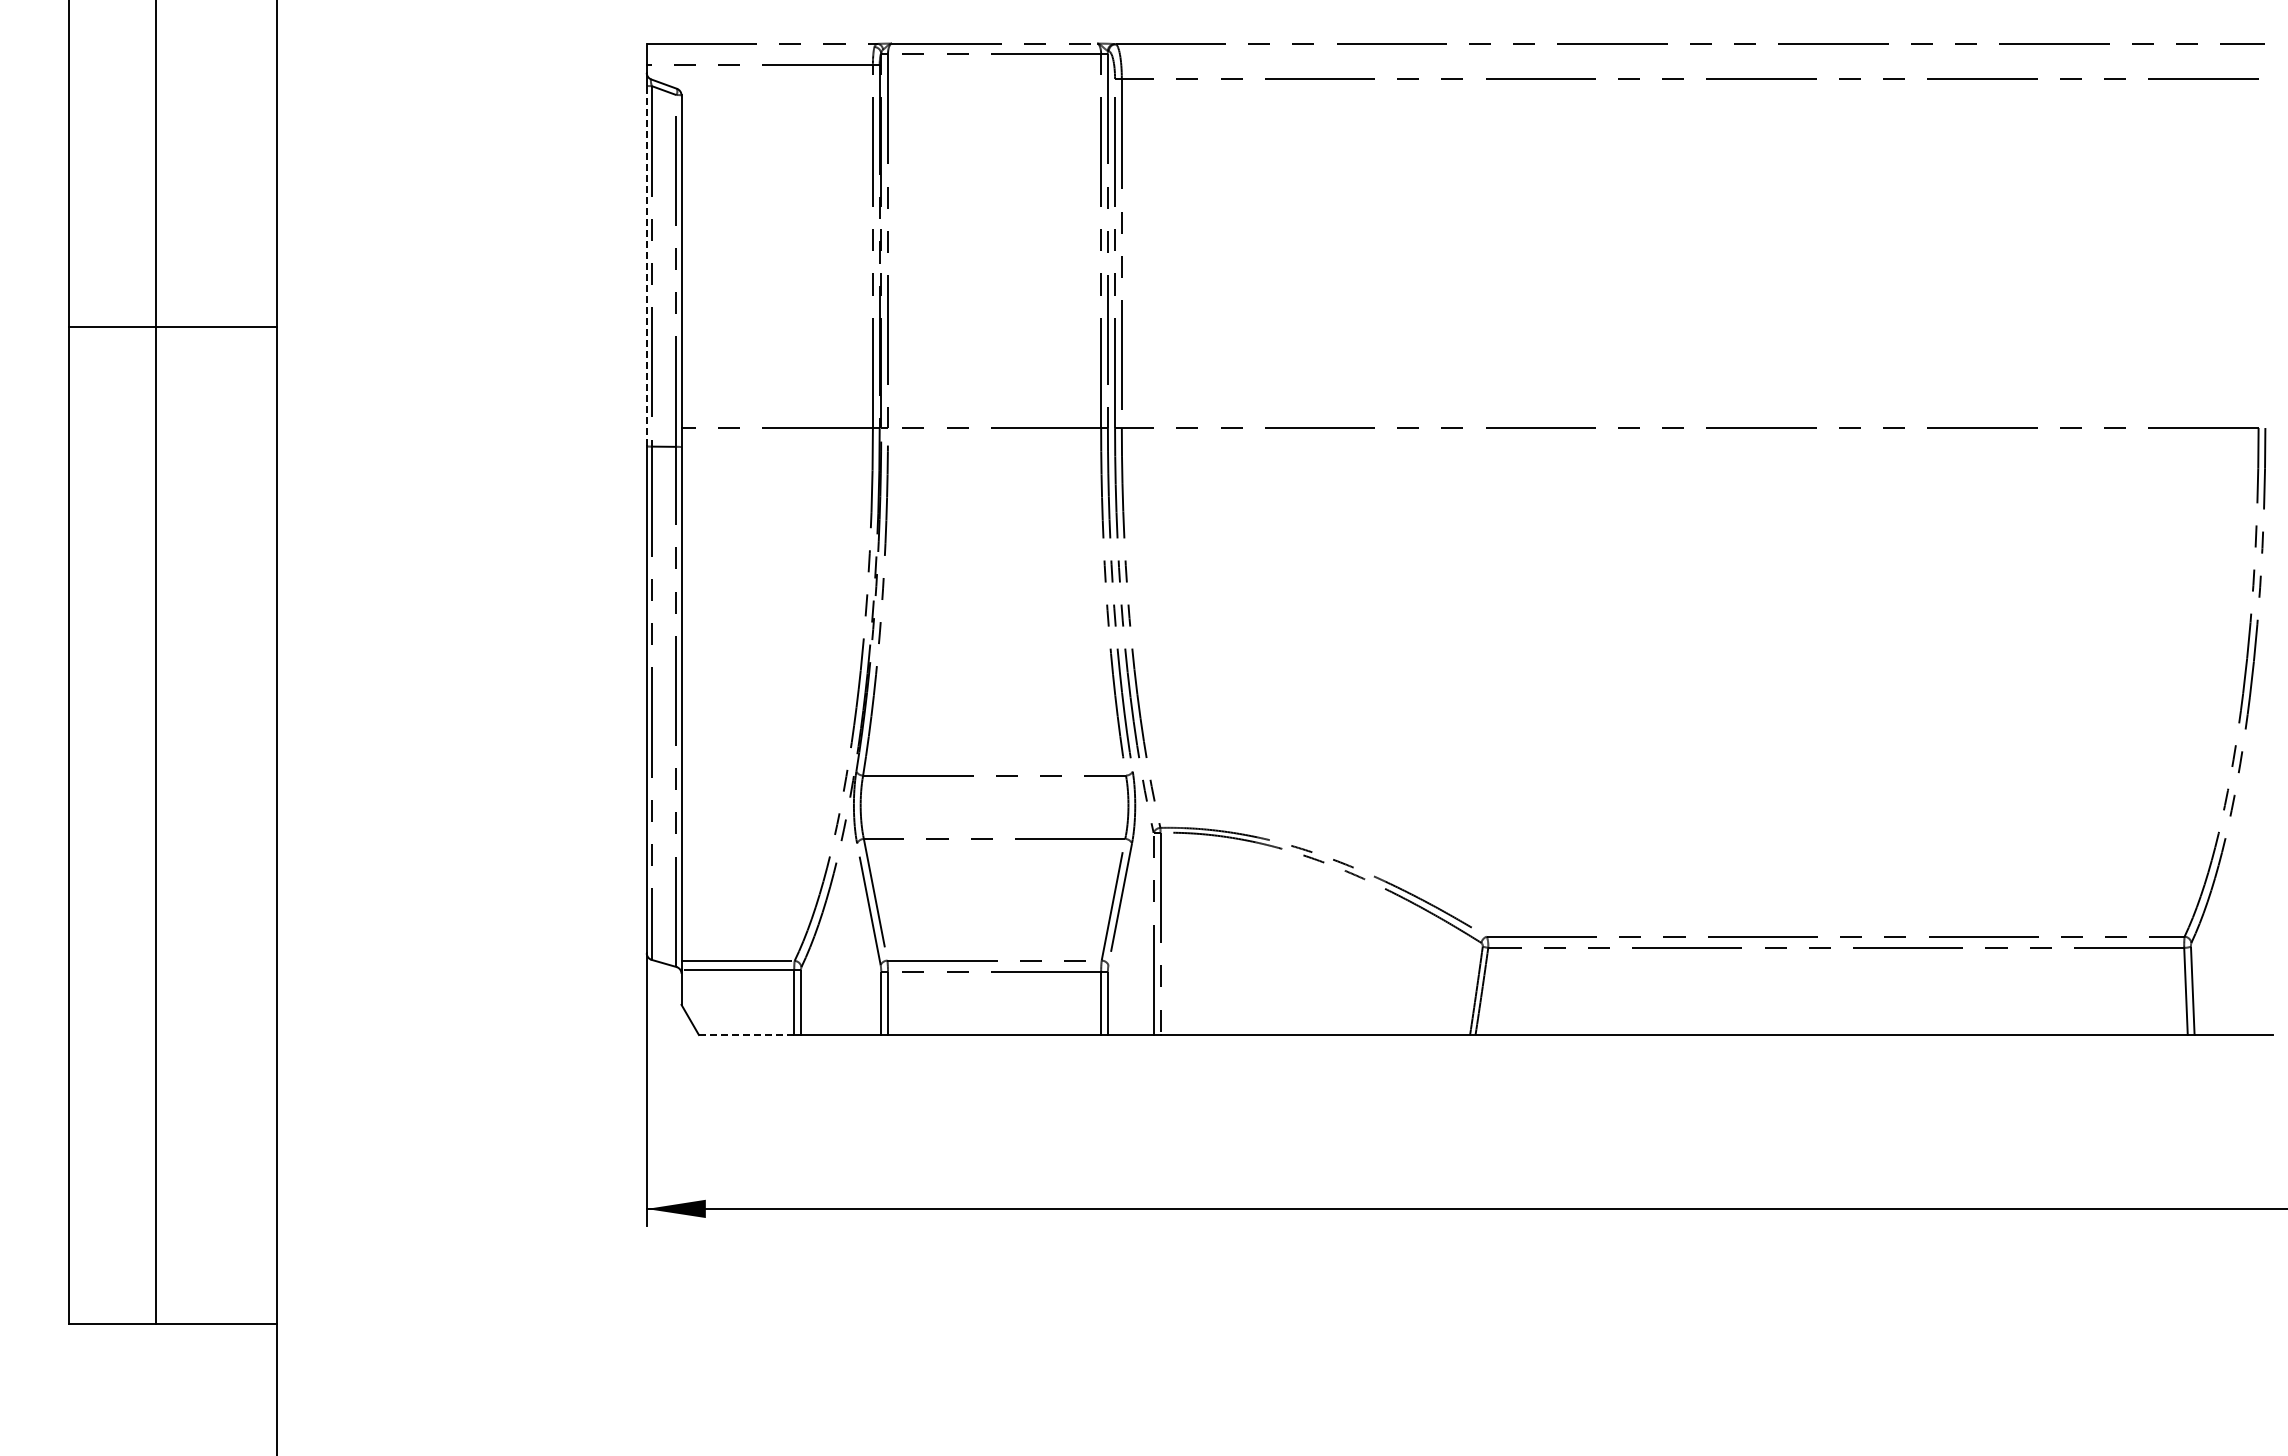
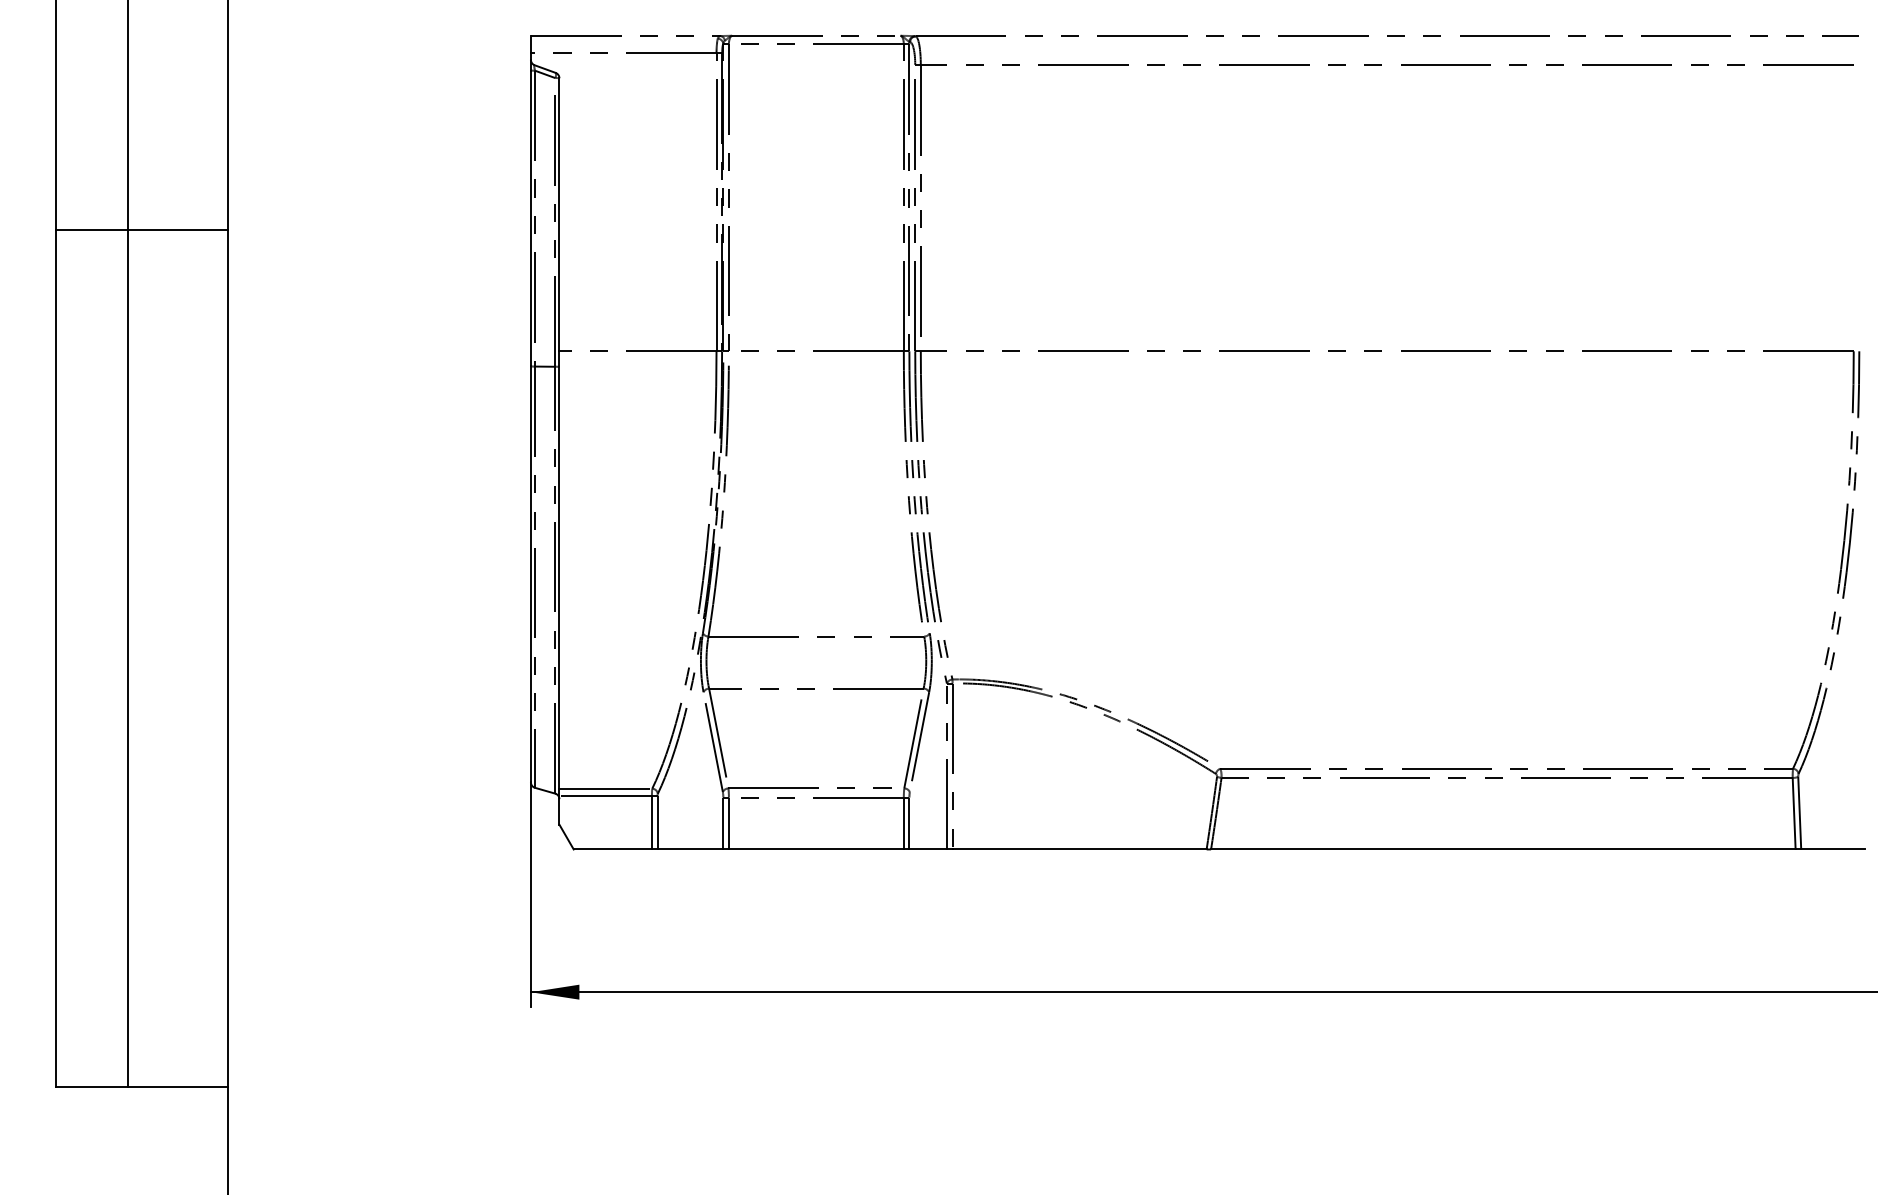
line: (646, 265) -> (530, 217), dashed -> solid
line: (172, 327) -> (141, 230), moved
line: (746, 1035) -> (612, 849), dashed -> solid

